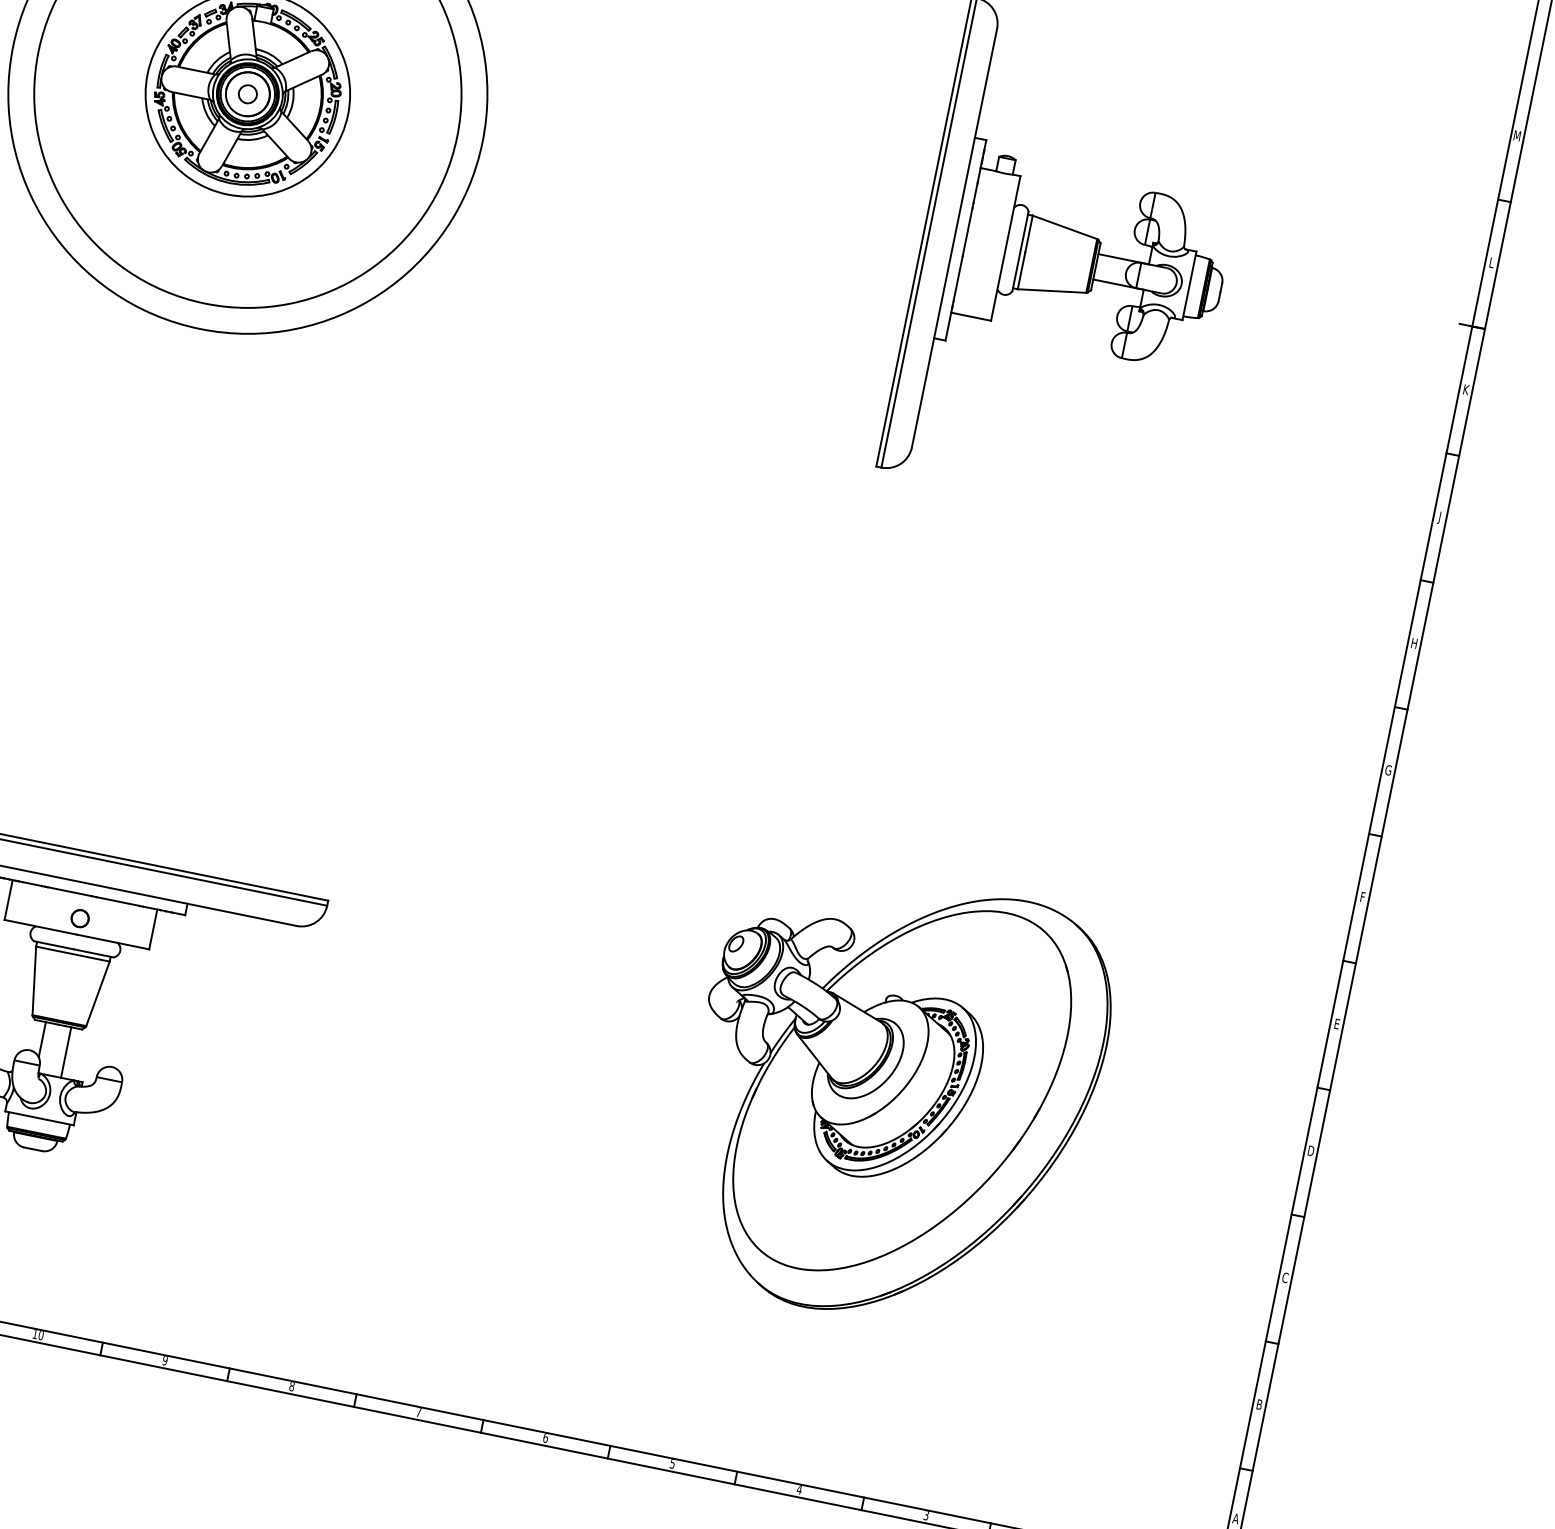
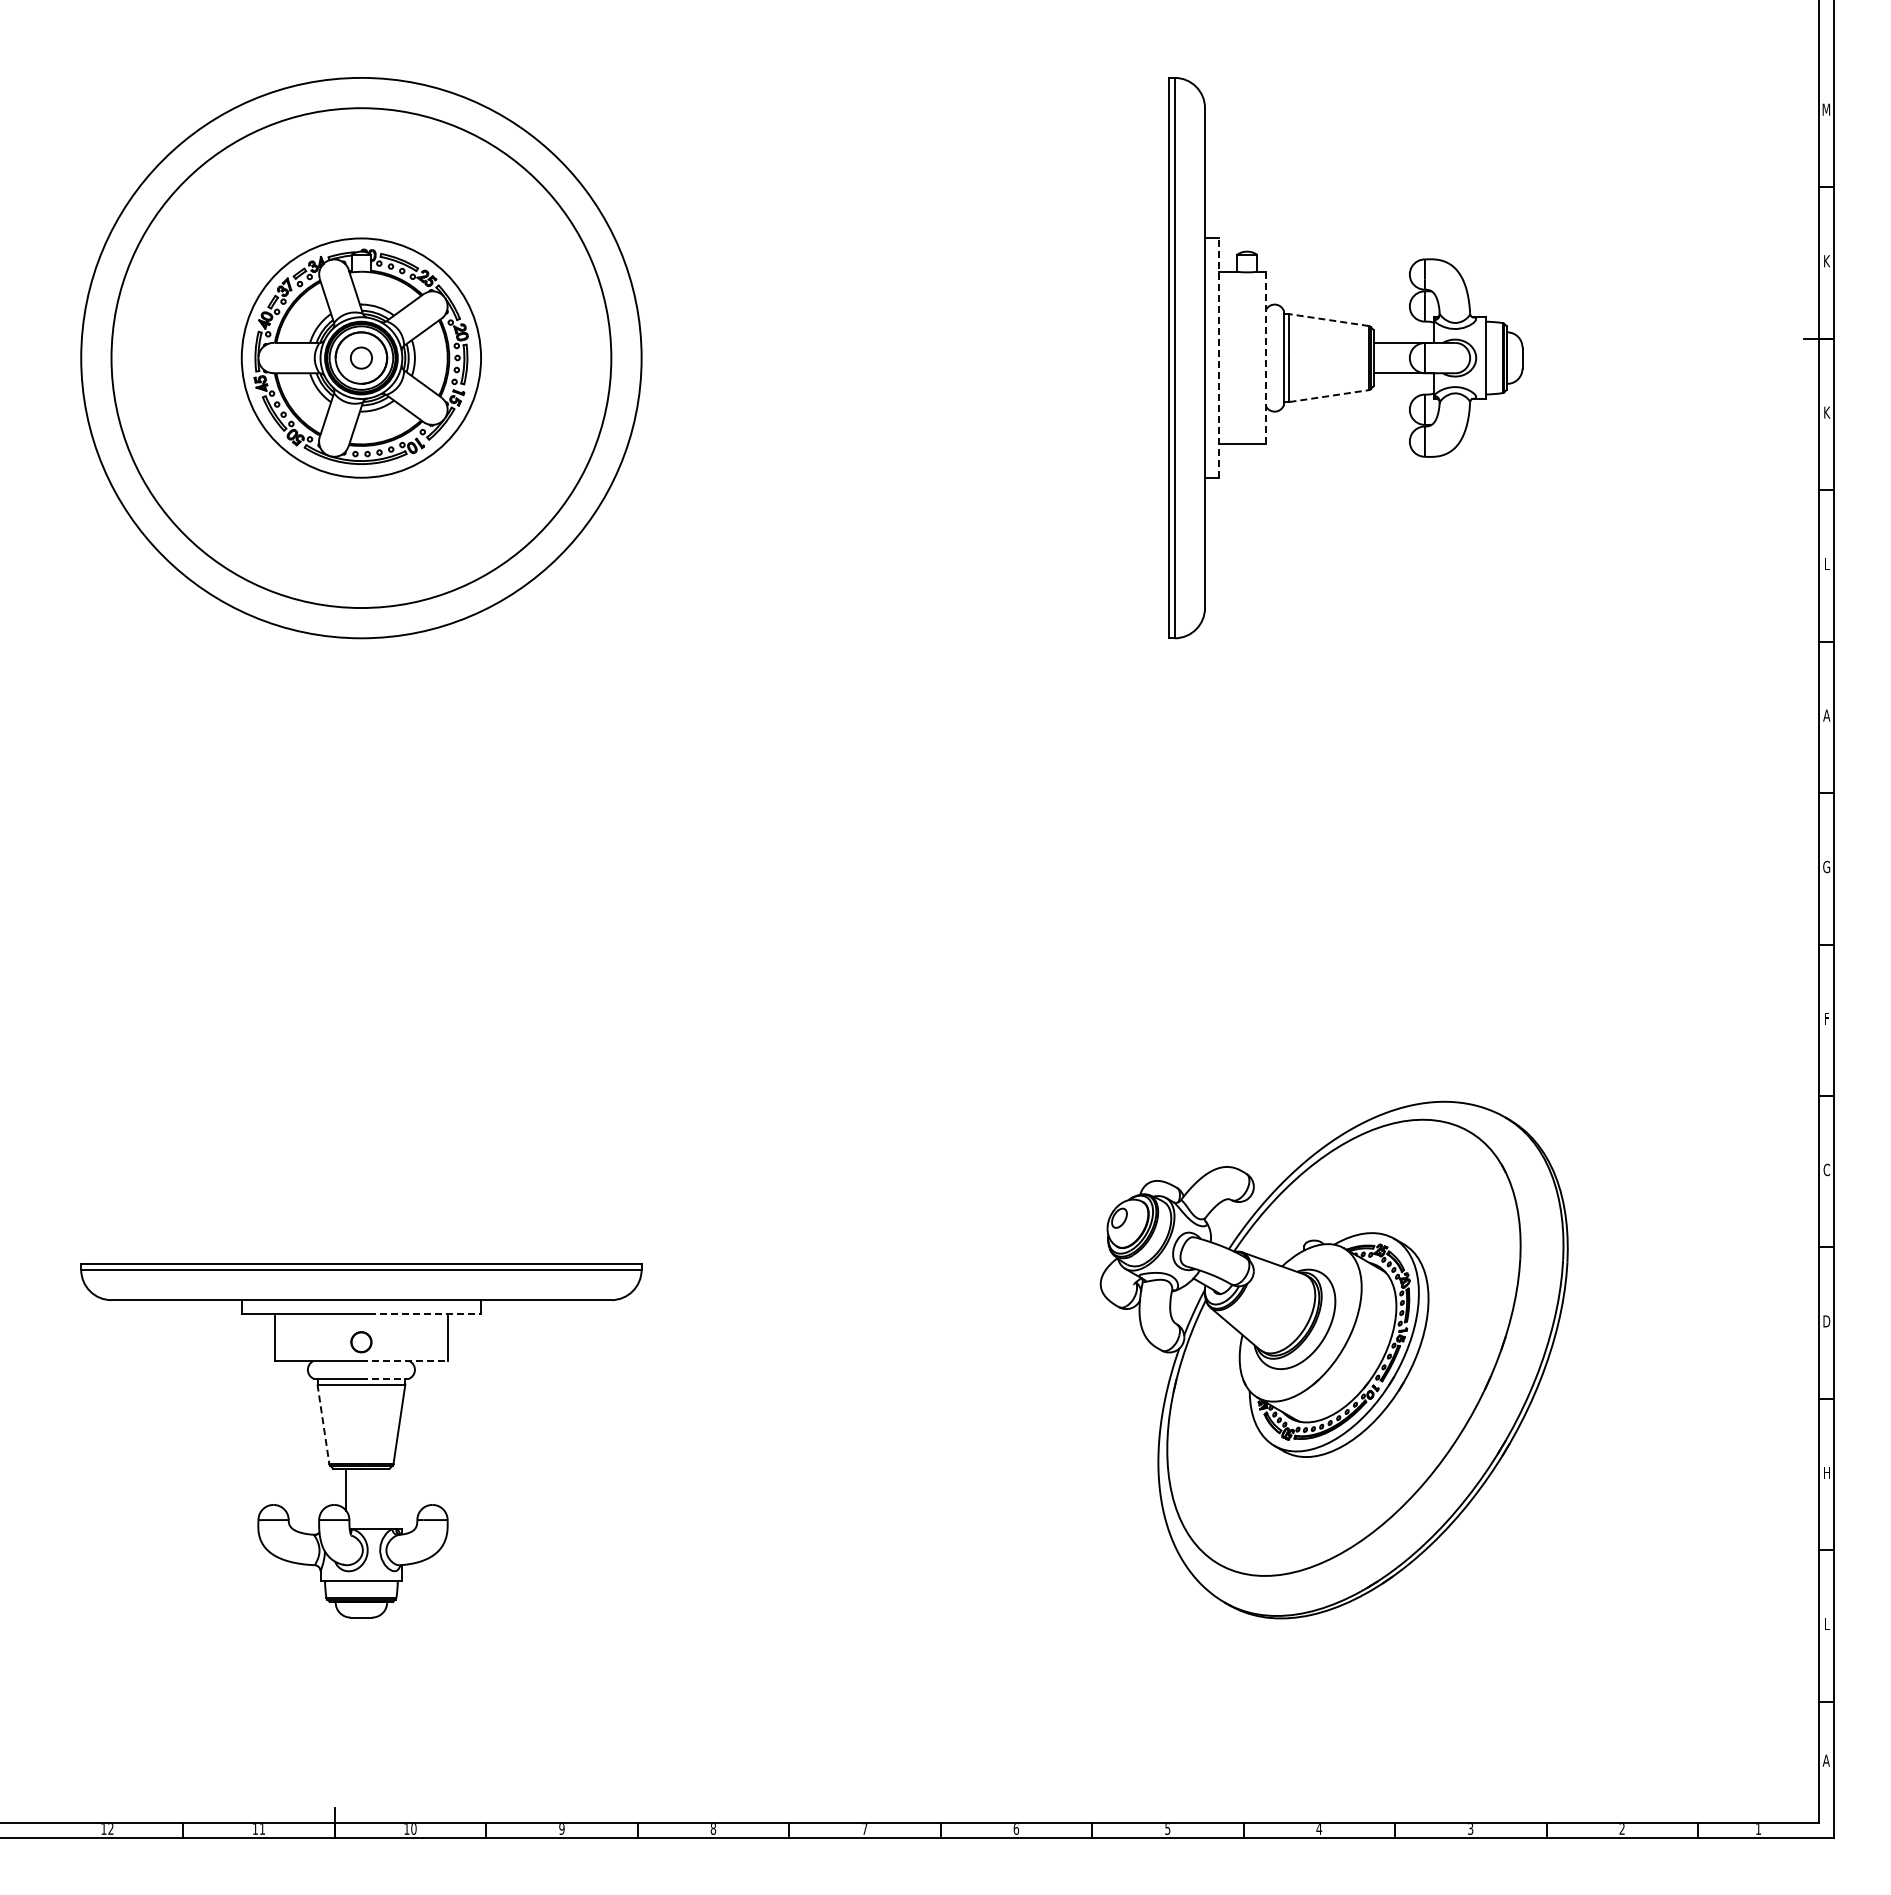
line: (1064, 227) -> (1328, 320), solid -> dashed
line: (965, 240) -> (1218, 358), solid -> dashed
line: (1006, 248) -> (1266, 357), solid -> dashed
text: (1492, 263) -> (1827, 261), L -> K
line: (1052, 291) -> (1329, 396), solid -> dashed
text: (1439, 517) -> (1826, 565), J -> L
text: (1414, 643) -> (1826, 715), H -> A
line: (138, 905) -> (425, 1313), solid -> dashed
line: (113, 942) -> (405, 1361), solid -> dashed
line: (94, 953) -> (385, 1378), solid -> dashed
line: (34, 981) -> (323, 1424), solid -> dashed
text: (1336, 1023) -> (1826, 1169), E -> C
line: (66, 1052) -> (376, 1498), removed
text: (1285, 1277) -> (1826, 1472), C -> H
text: (1259, 1404) -> (1826, 1624), B -> L

